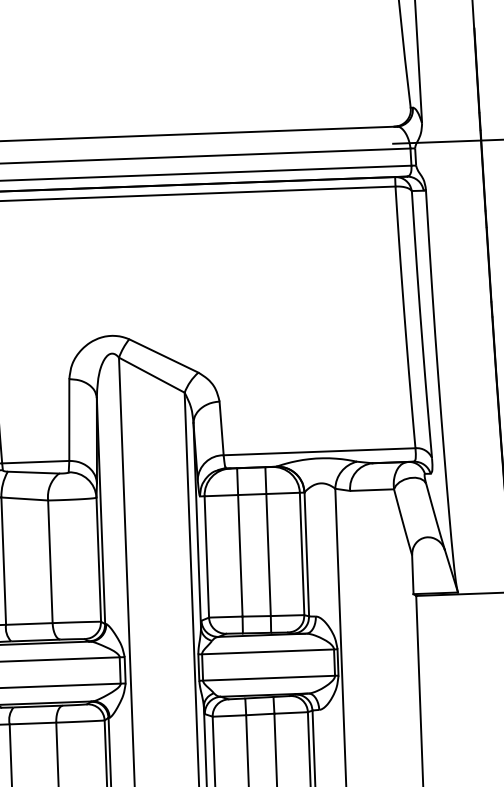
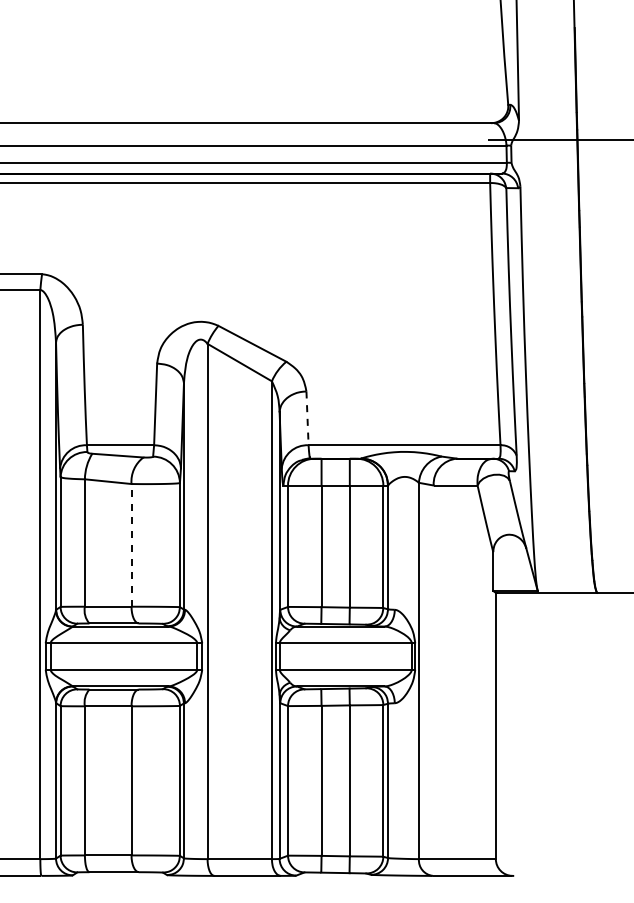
line: (221, 428) -> (307, 418), solid -> dashed
line: (50, 560) -> (131, 544), solid -> dashed

